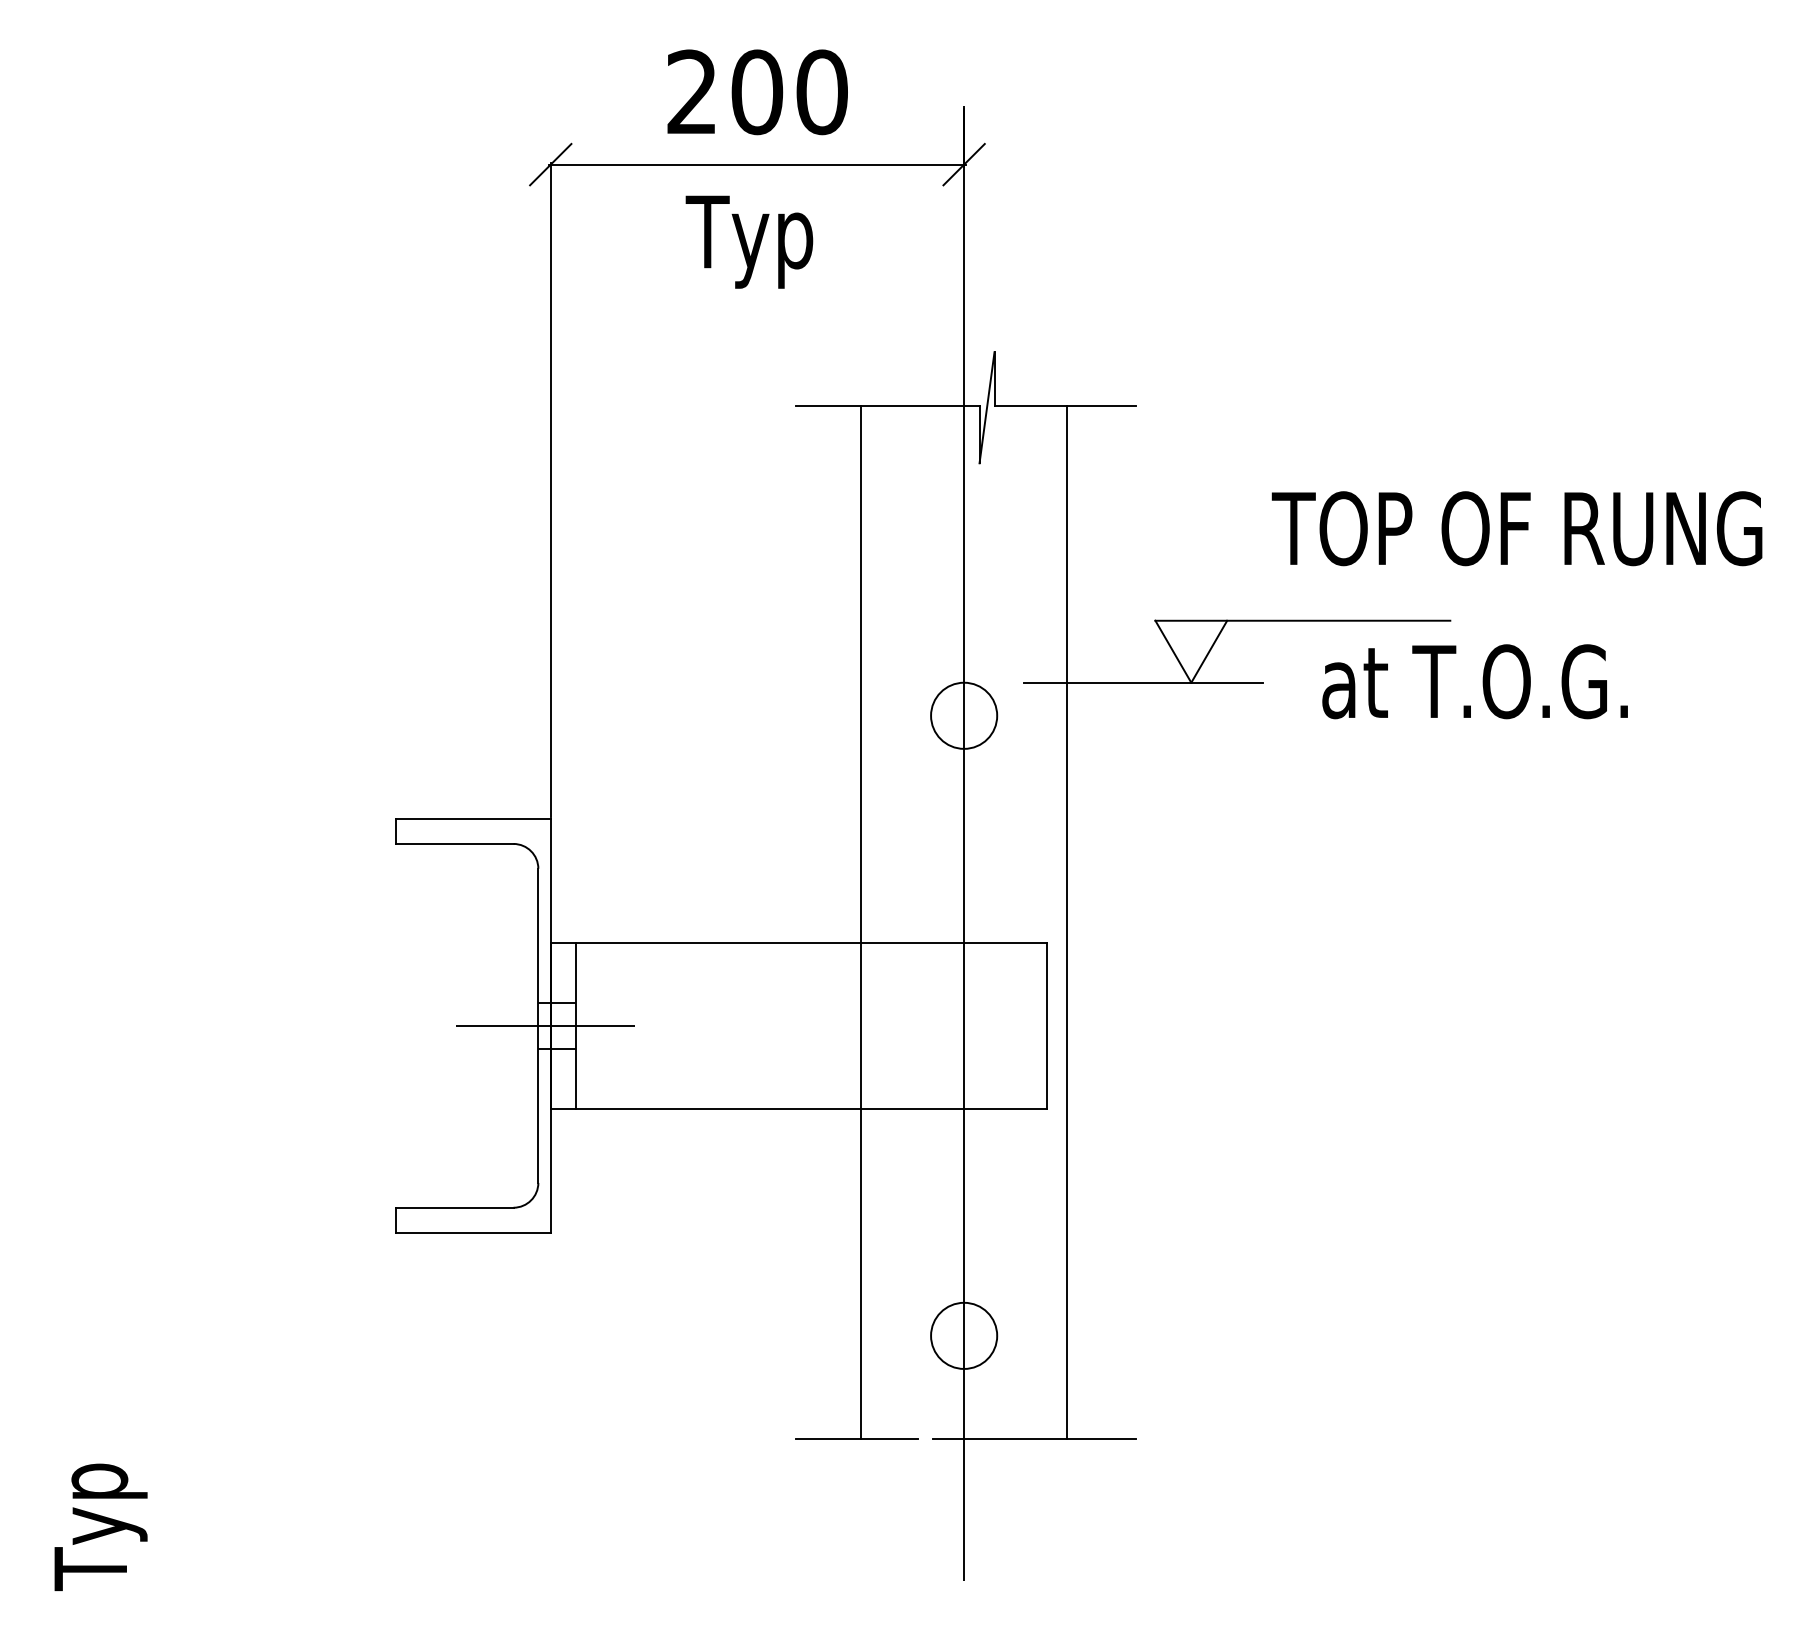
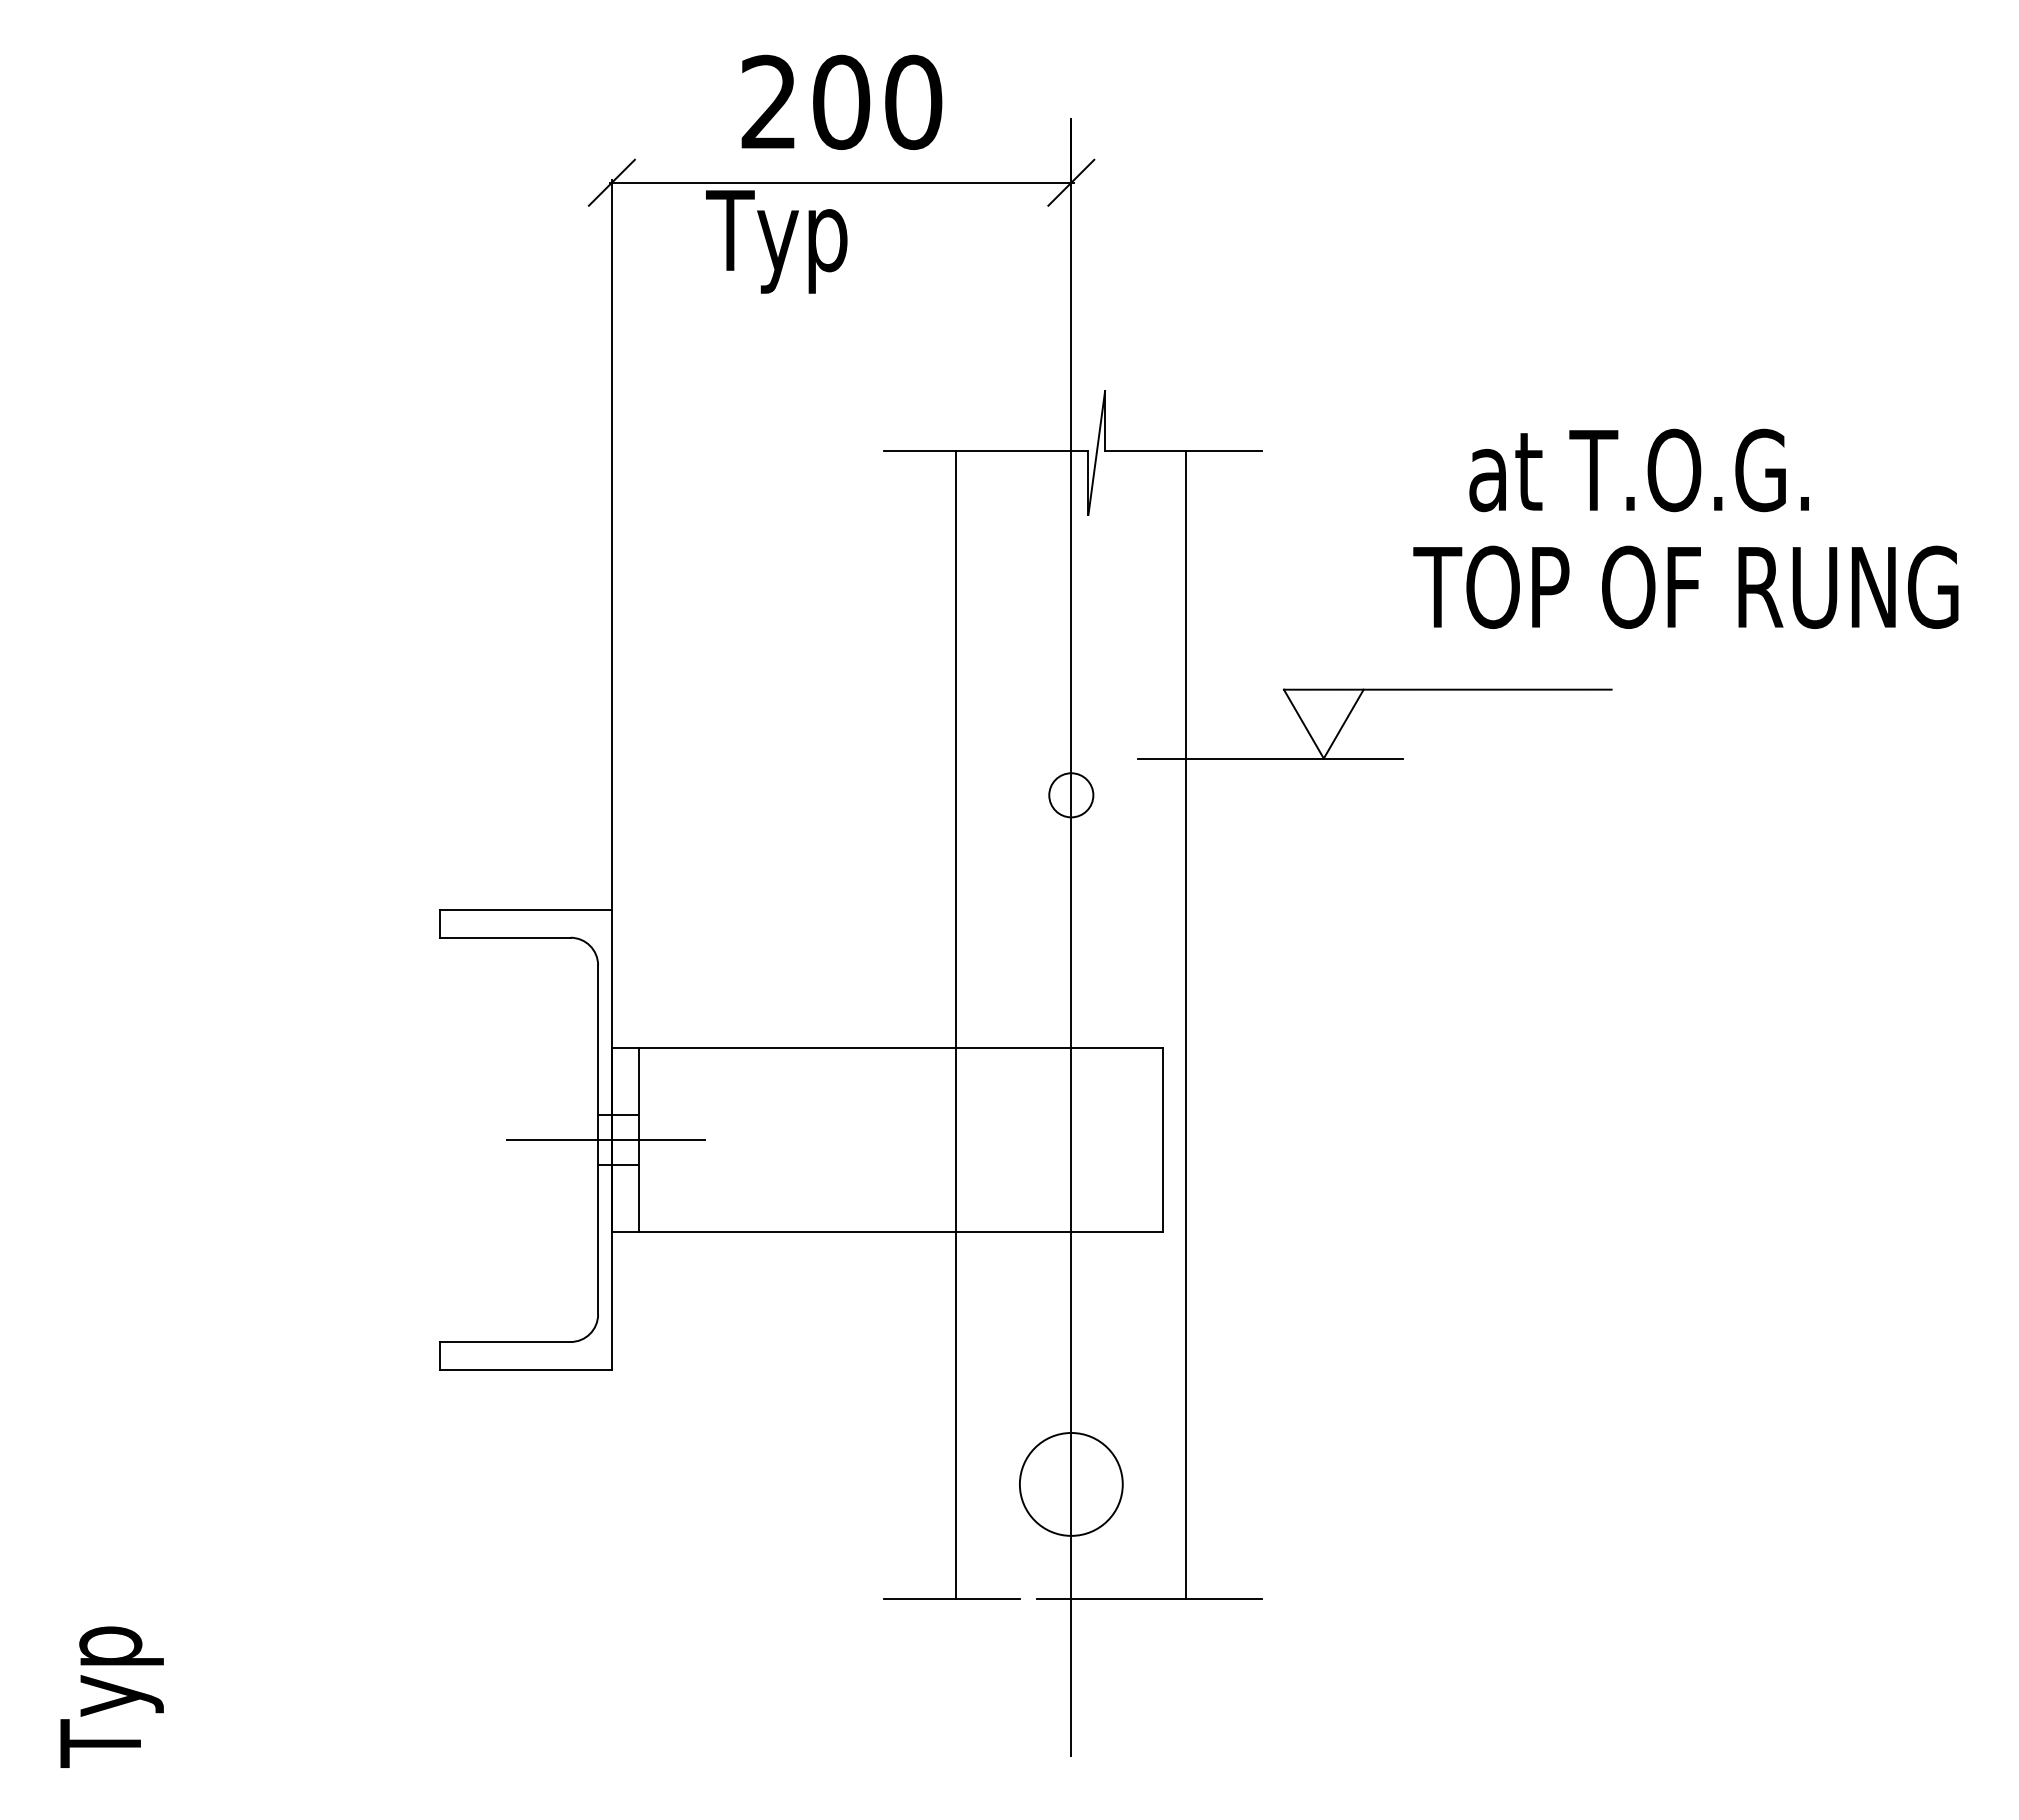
text: (749, 241) -> (776, 241), moved
text: (1474, 681) -> (1638, 470), moved
circle: (964, 715) -> (1071, 795), size x0.6
circle: (964, 1335) -> (1071, 1484), size x1.4

